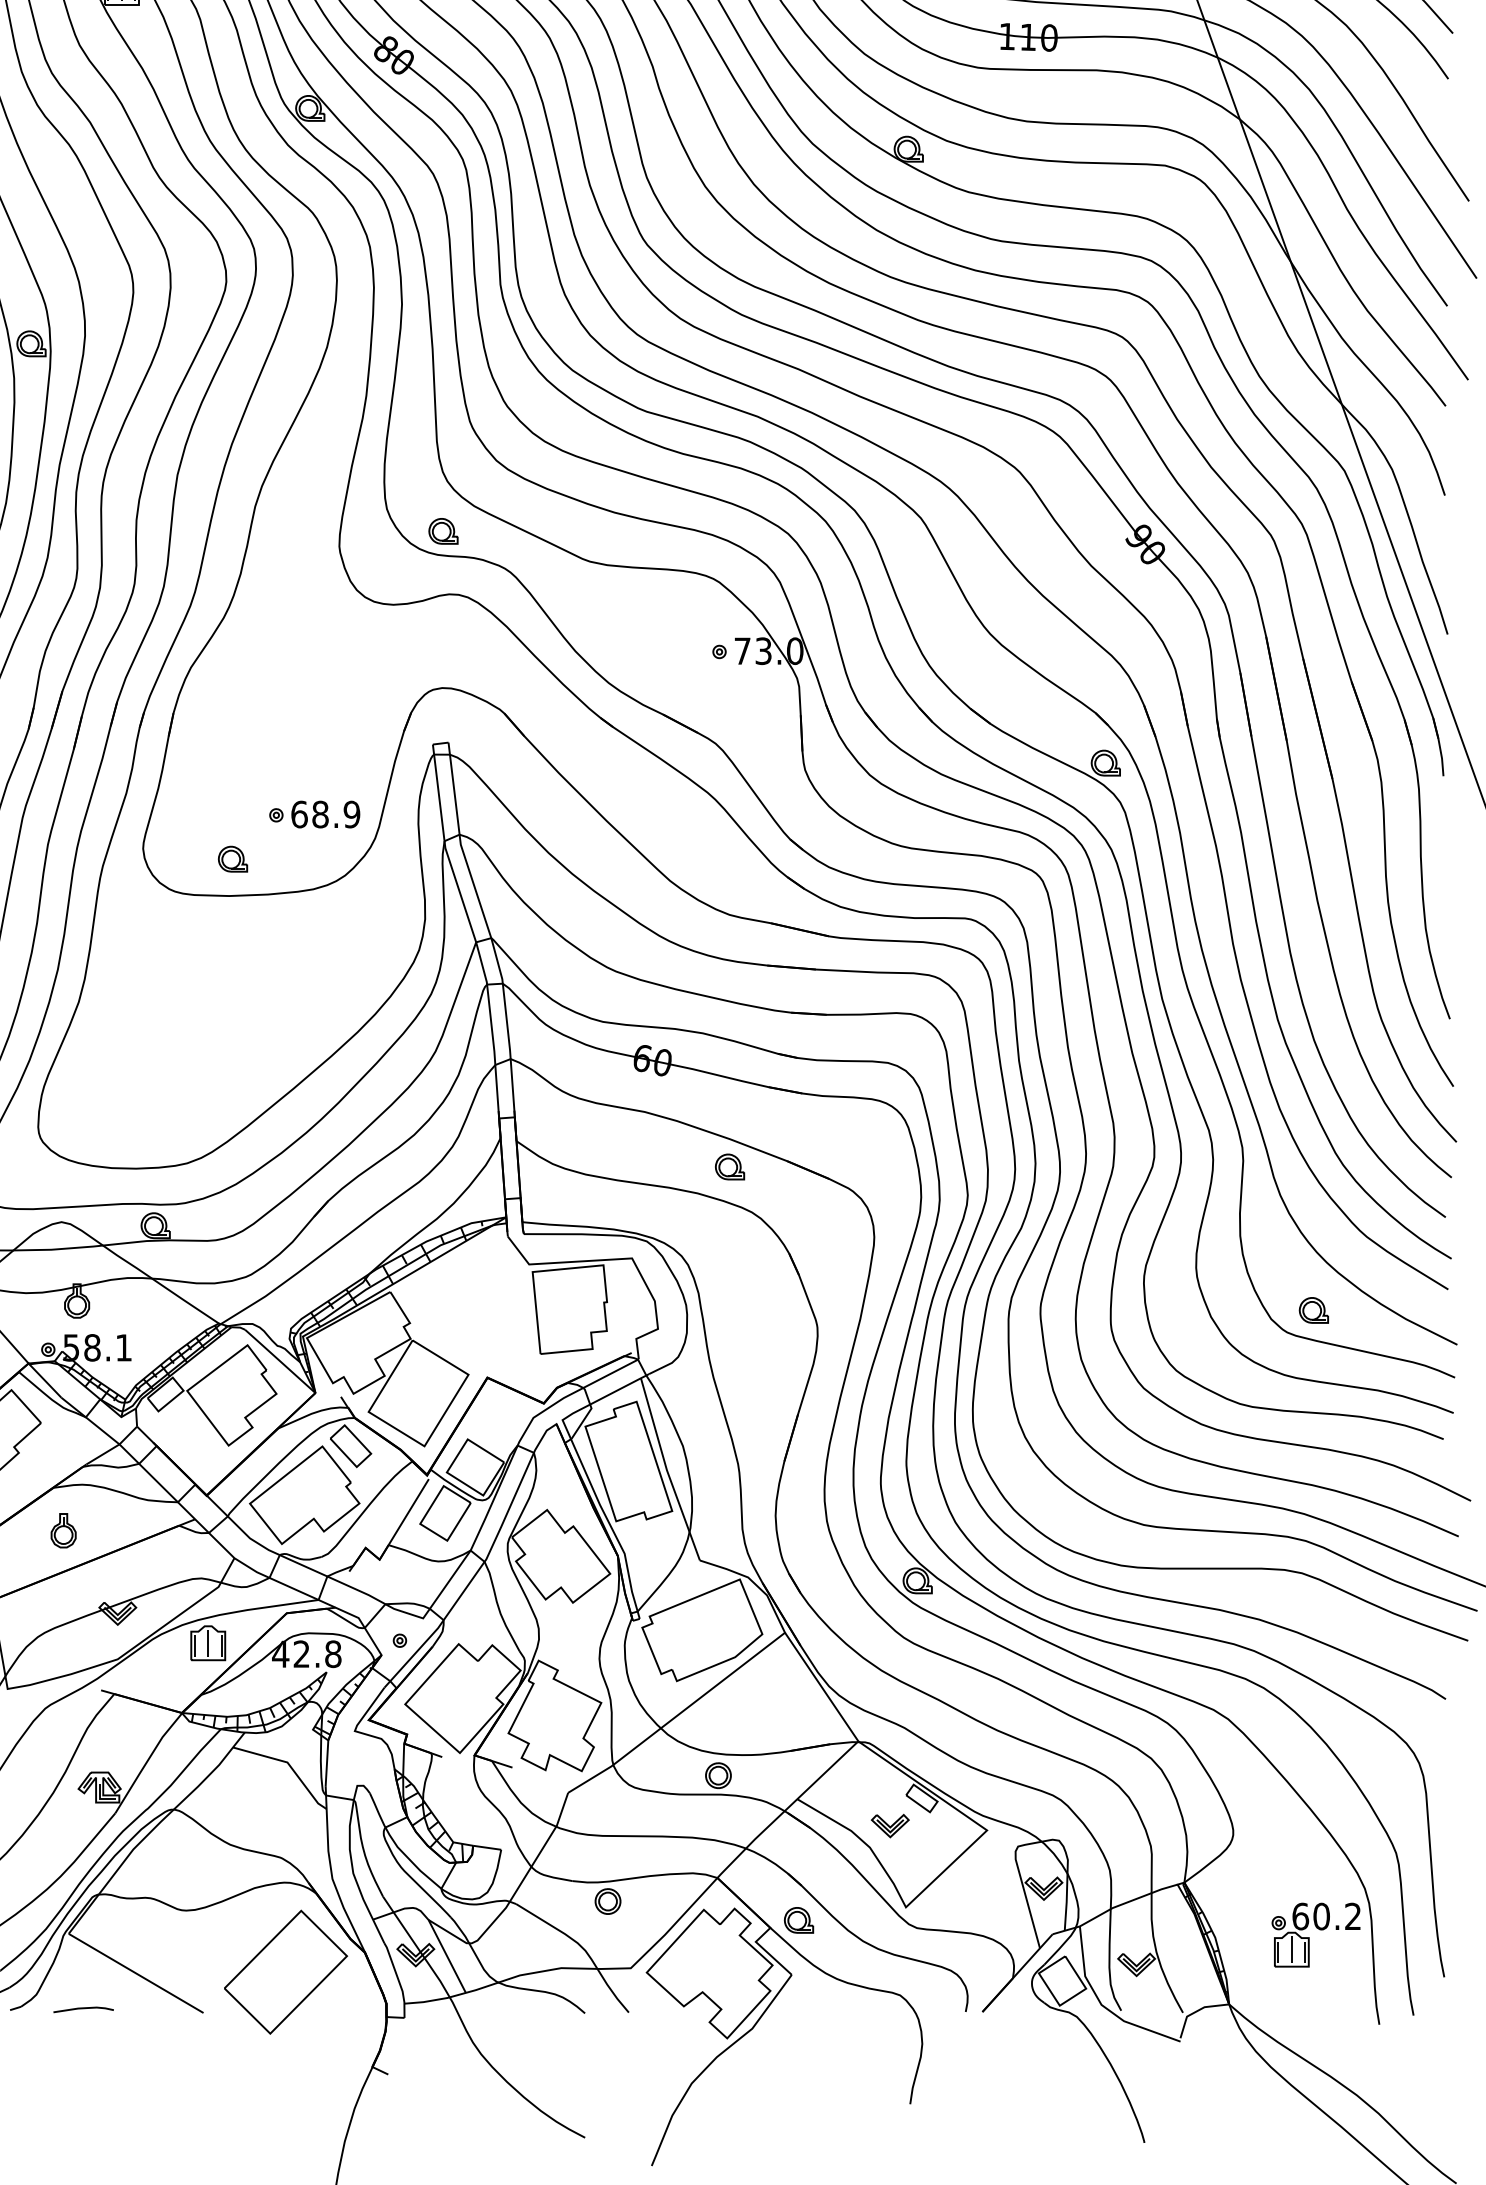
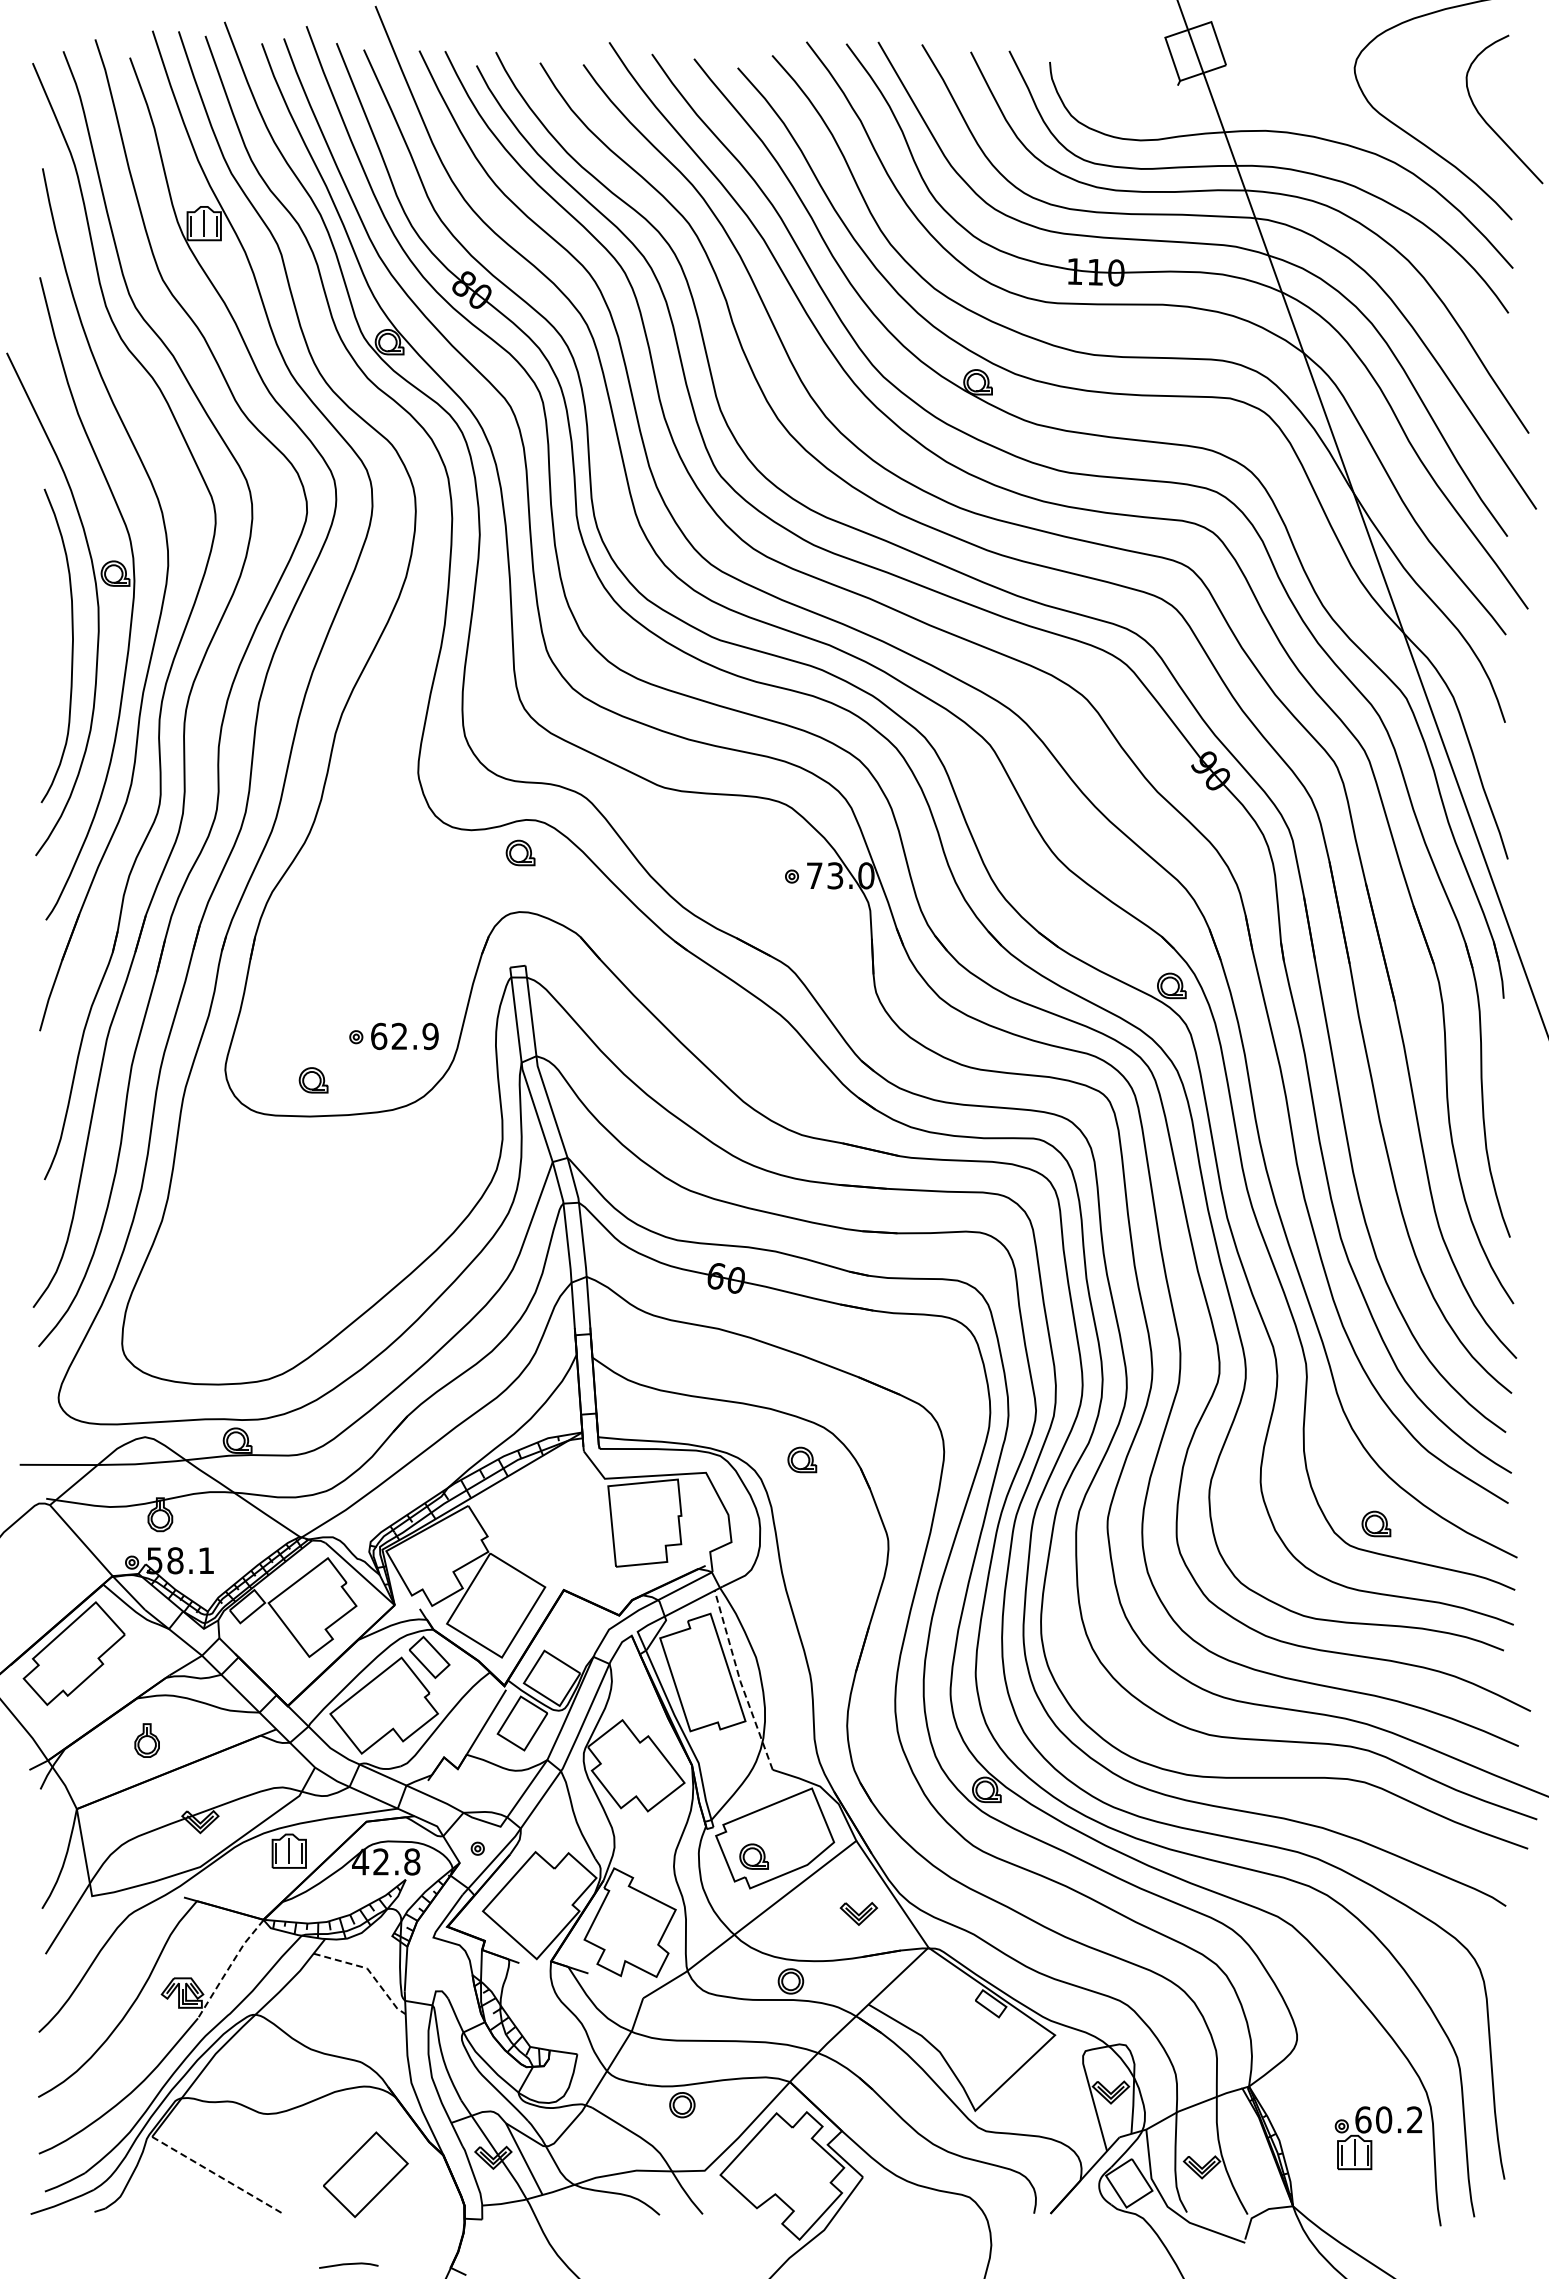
part: (443, 530) -> (520, 852), moved
text: (320, 814) -> (399, 1036), 68.9 -> 62.9
part: (730, 1166) -> (802, 1459), moved
line: (667, 1470) -> (740, 1681), solid -> dashed
line: (147, 1761) -> (229, 1967), solid -> dashed
line: (288, 1764) -> (368, 1970), solid -> dashed
part: (889, 1825) -> (858, 1913), moved
part: (798, 1920) -> (753, 1856), moved
part: (285, 1972) -> (365, 2174), size x0.7
line: (136, 1973) -> (218, 2175), solid -> dashed
line: (83, 2008) -> (348, 2264), moved

